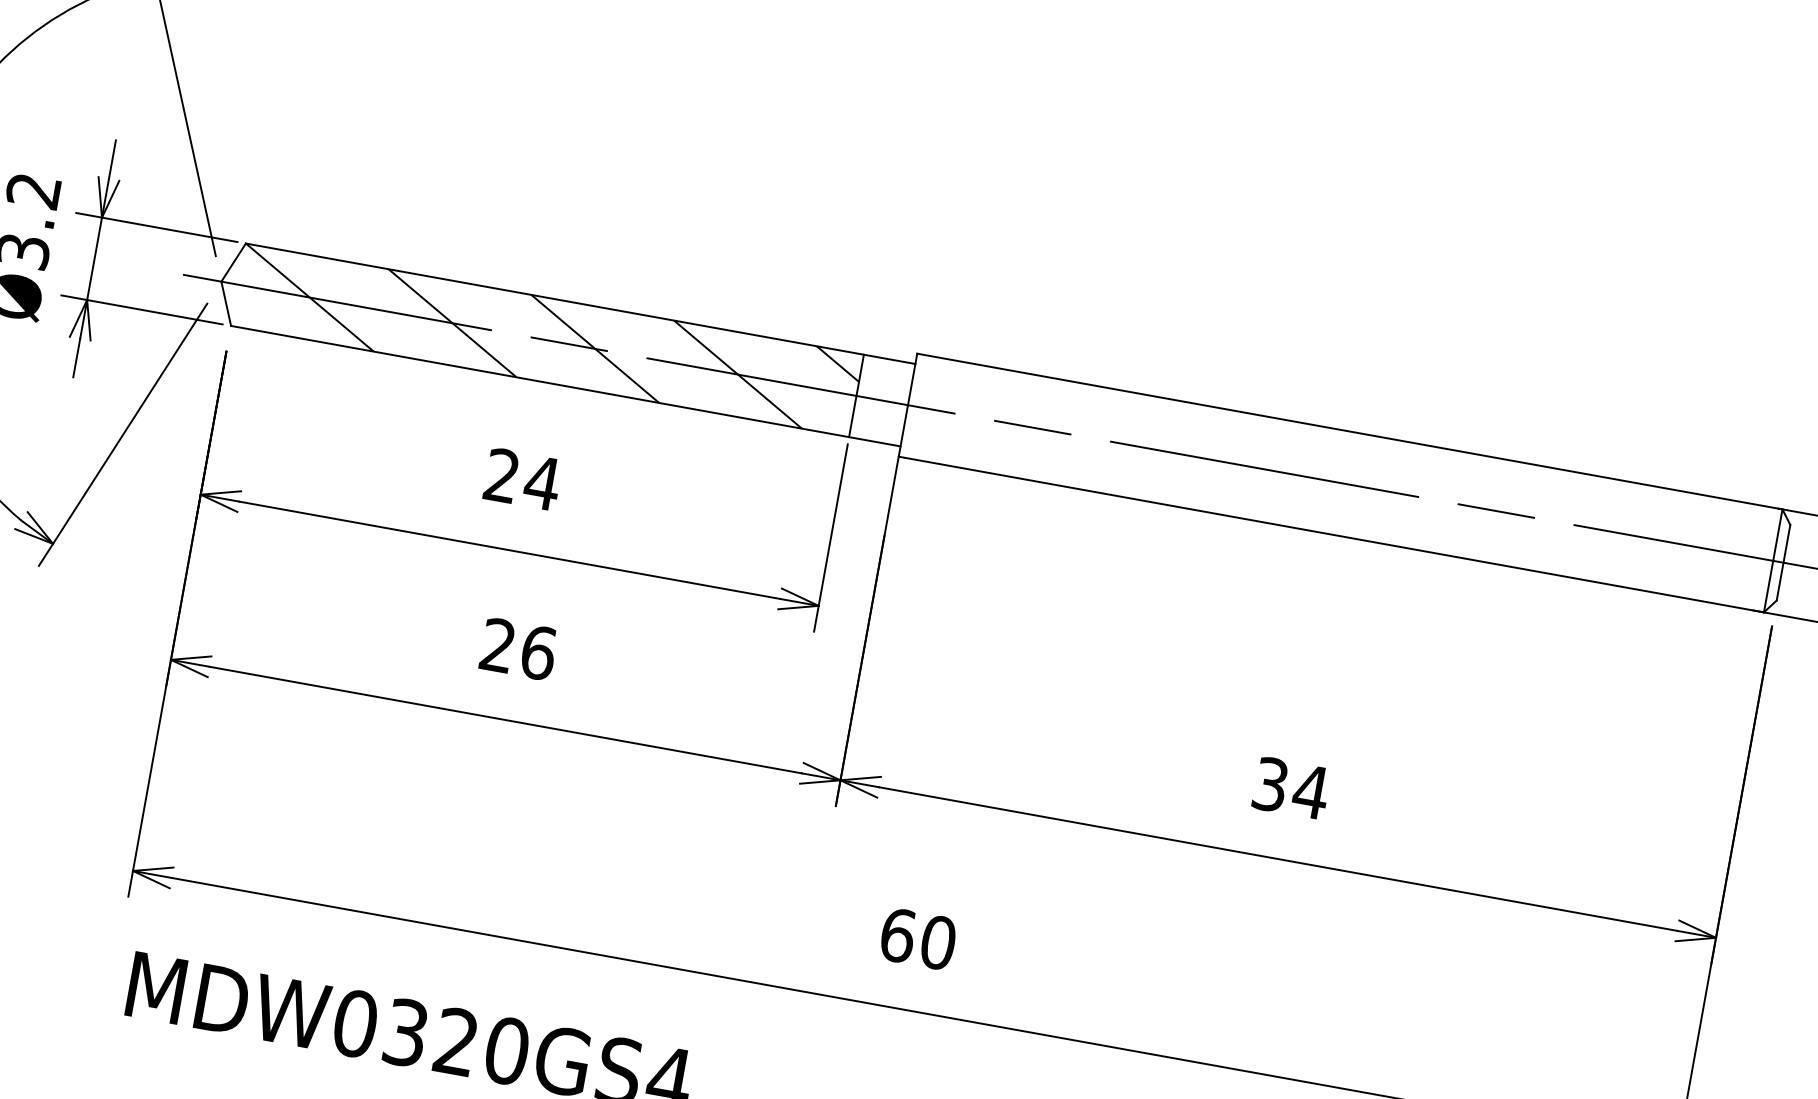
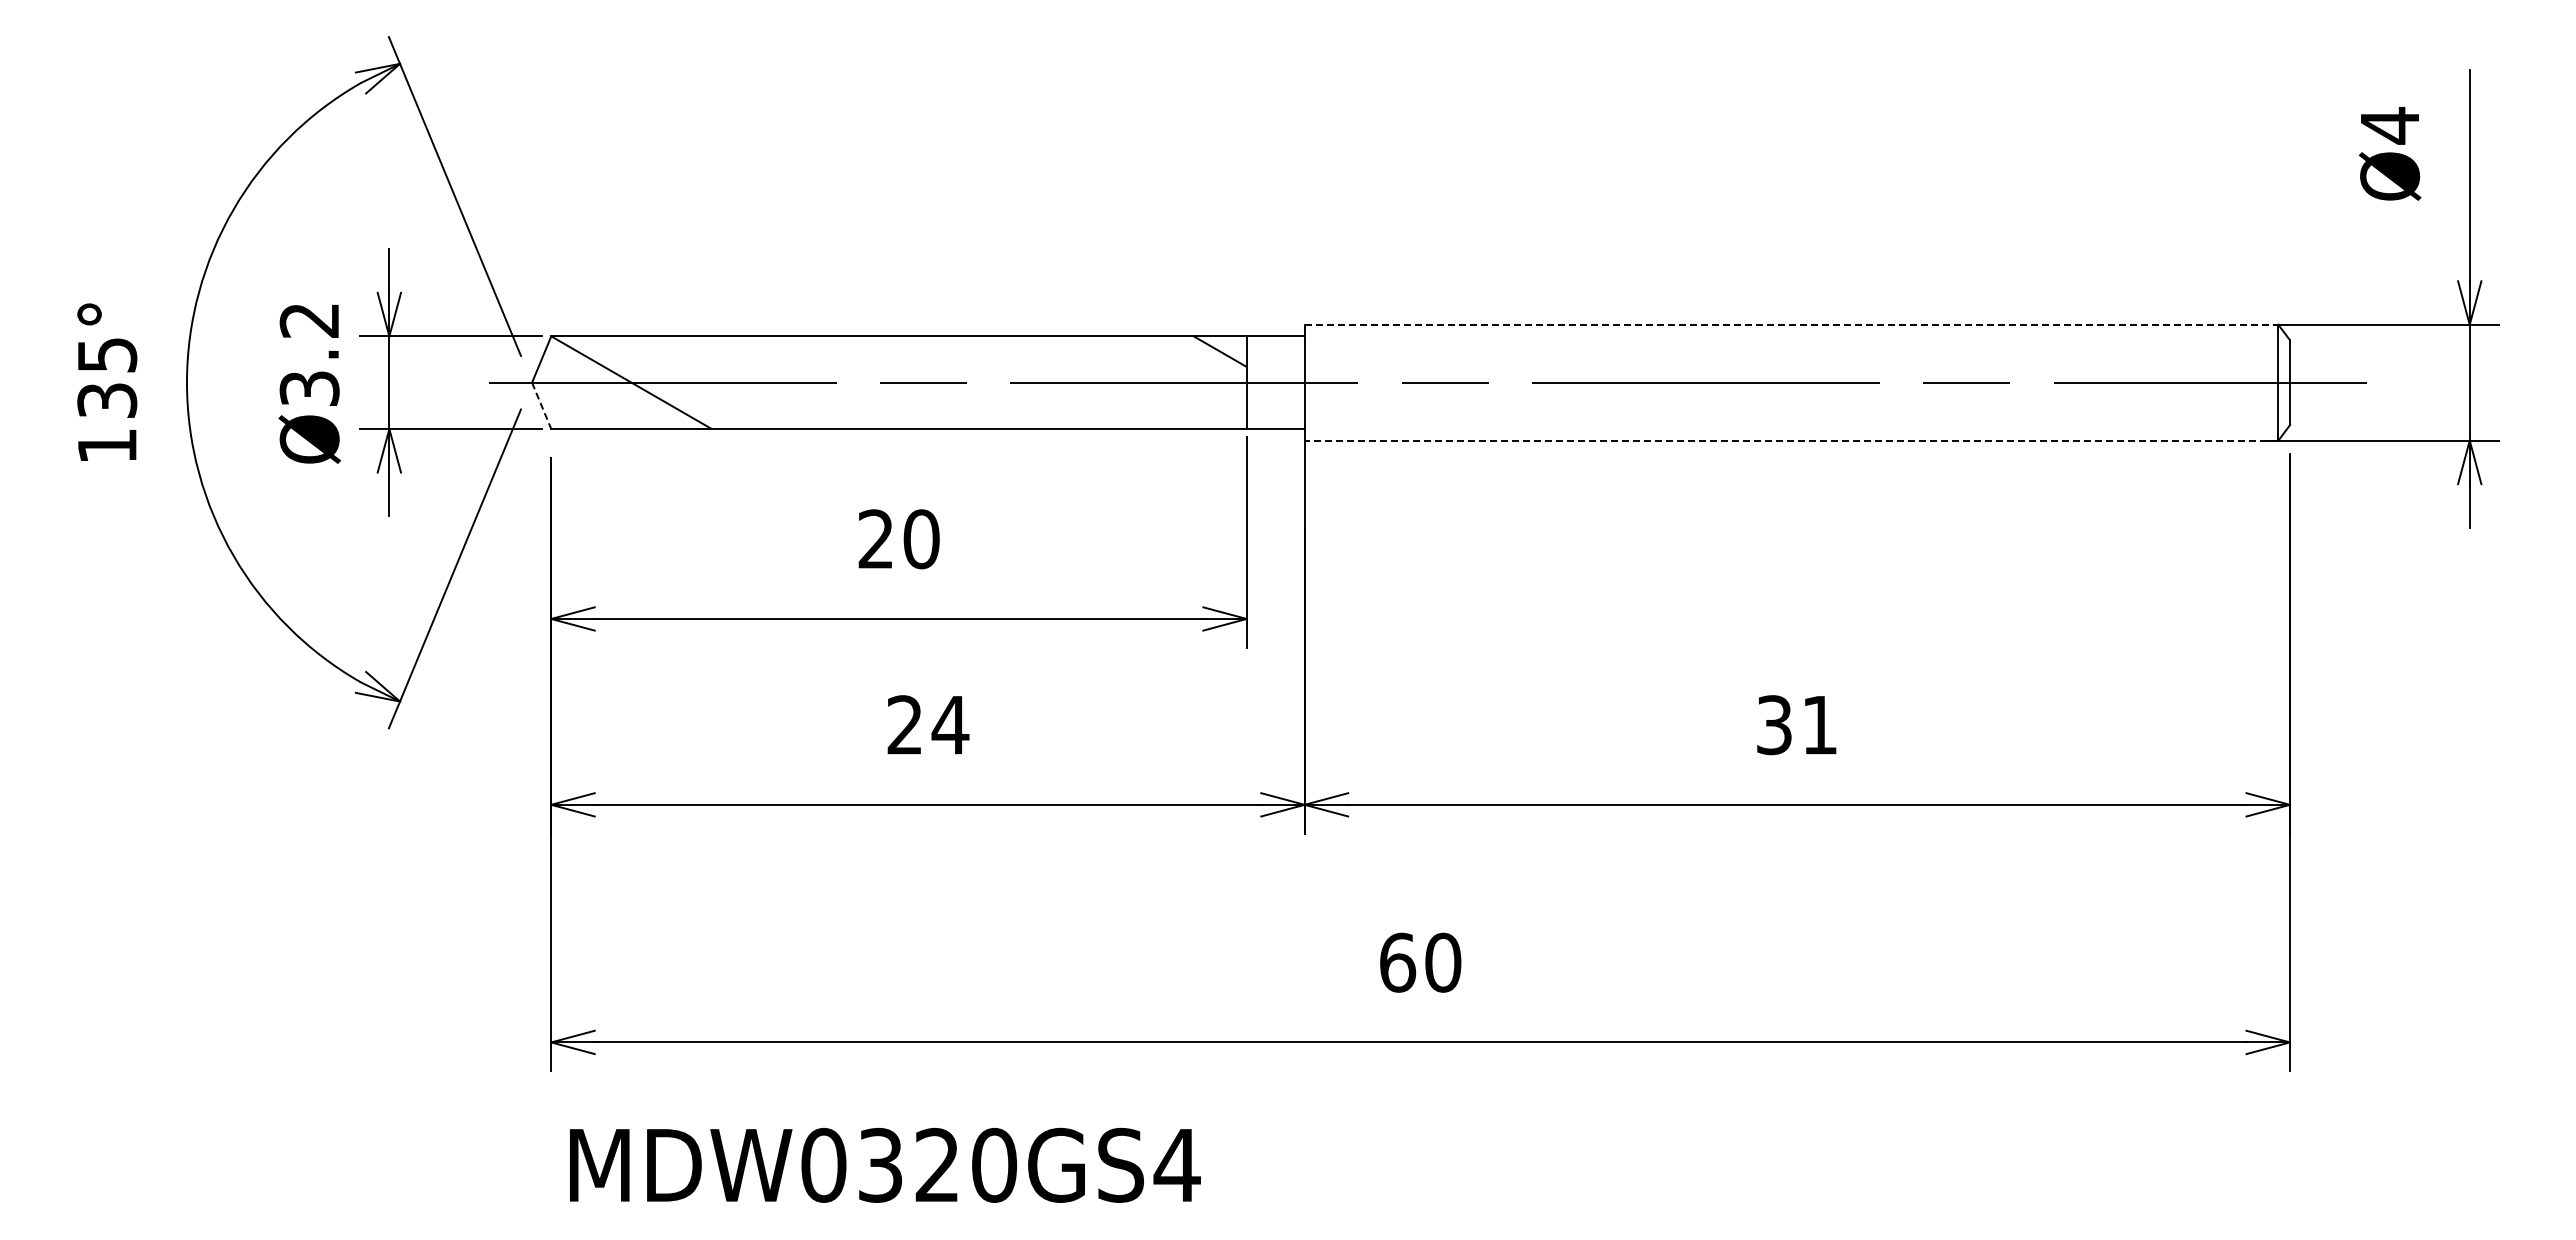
line: (225, 304) -> (541, 406), solid -> dashed
line: (451, 322) -> (791, 382), removed
line: (595, 348) -> (952, 382), removed
line: (738, 374) -> (1113, 382), removed
line: (1349, 431) -> (1791, 324), solid -> dashed
text: (542, 483) -> (921, 539), 24 -> 20
line: (1331, 534) -> (1791, 440), solid -> dashed
text: (538, 653) -> (950, 725), 26 -> 24
text: (1310, 792) -> (1819, 725), 34 -> 31

